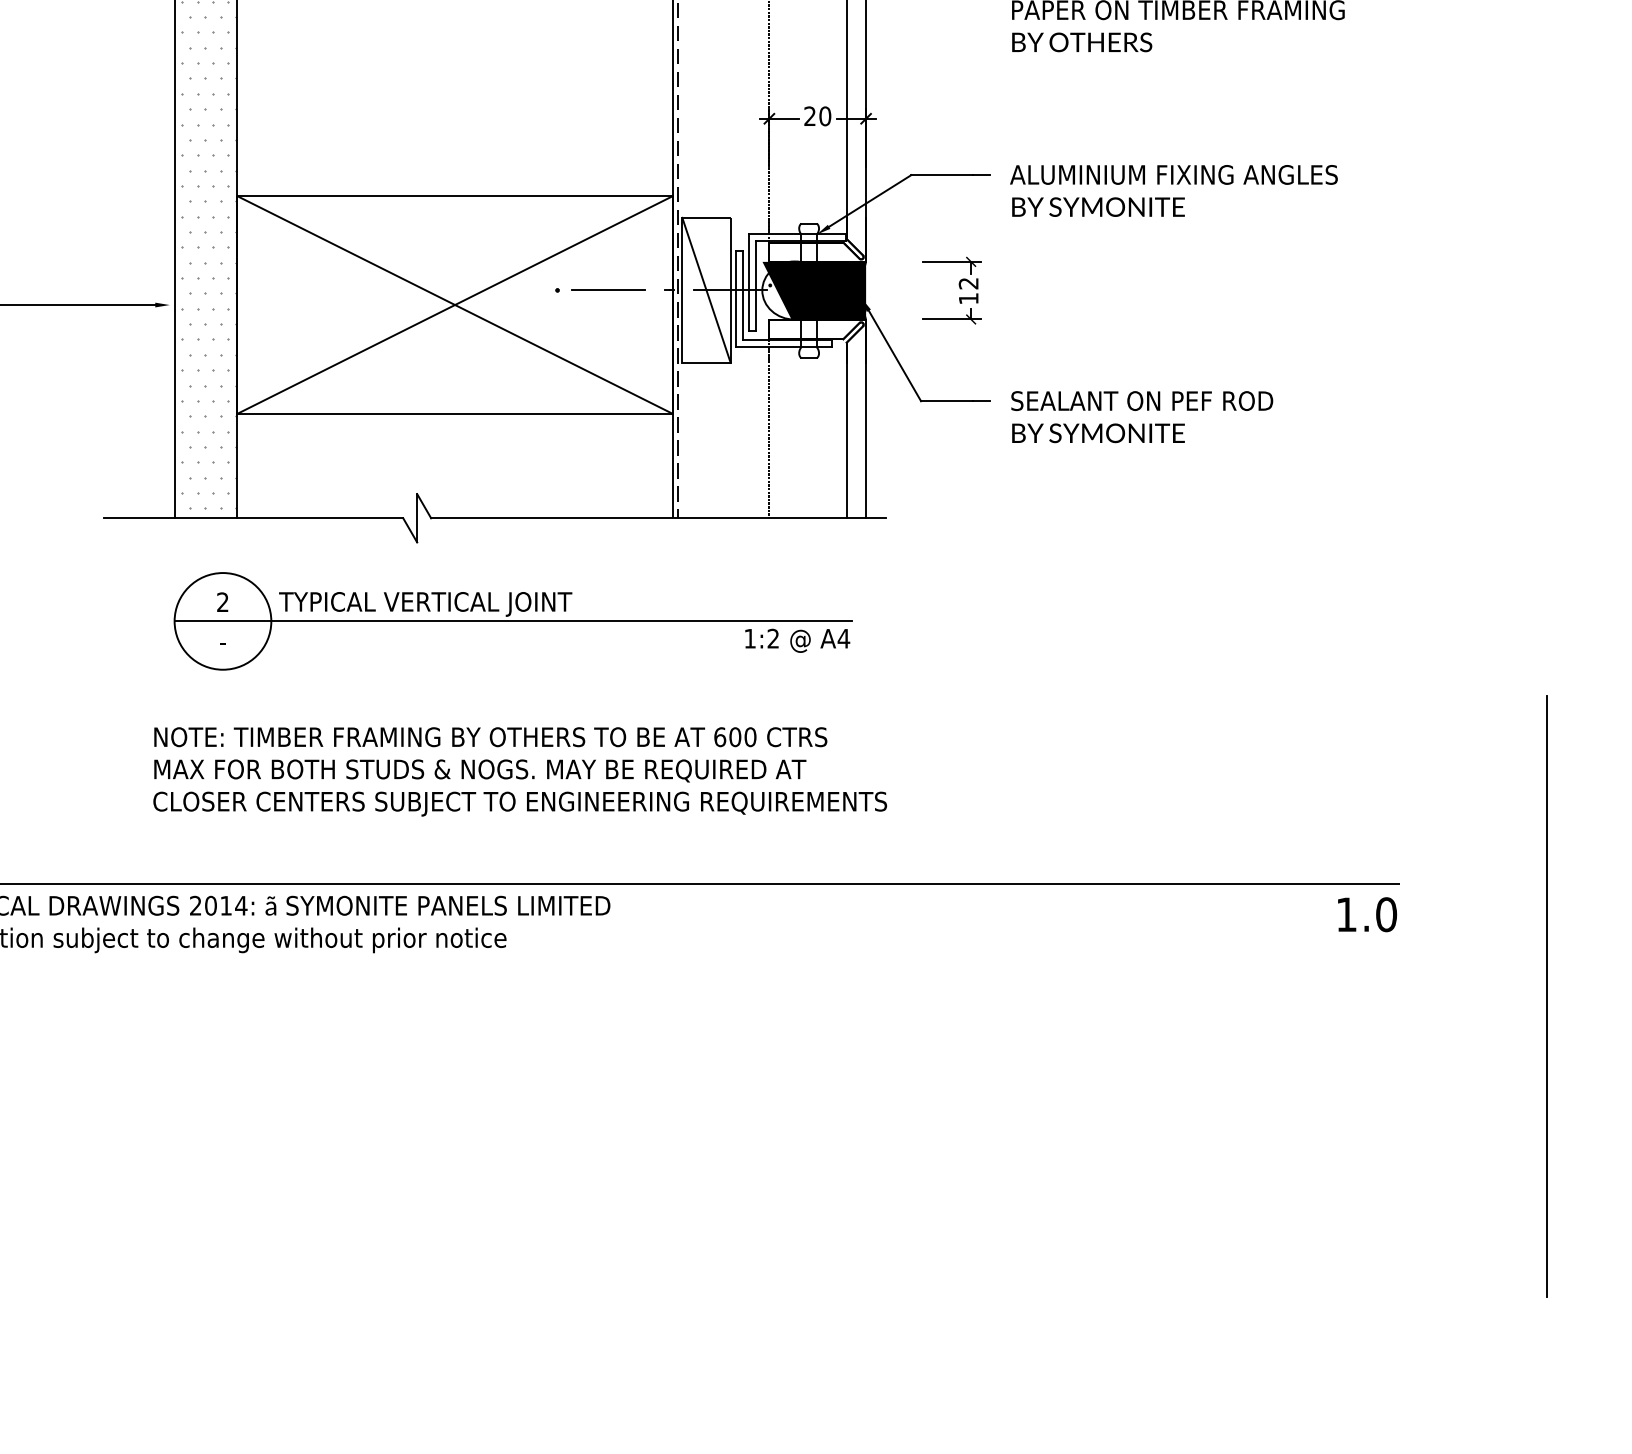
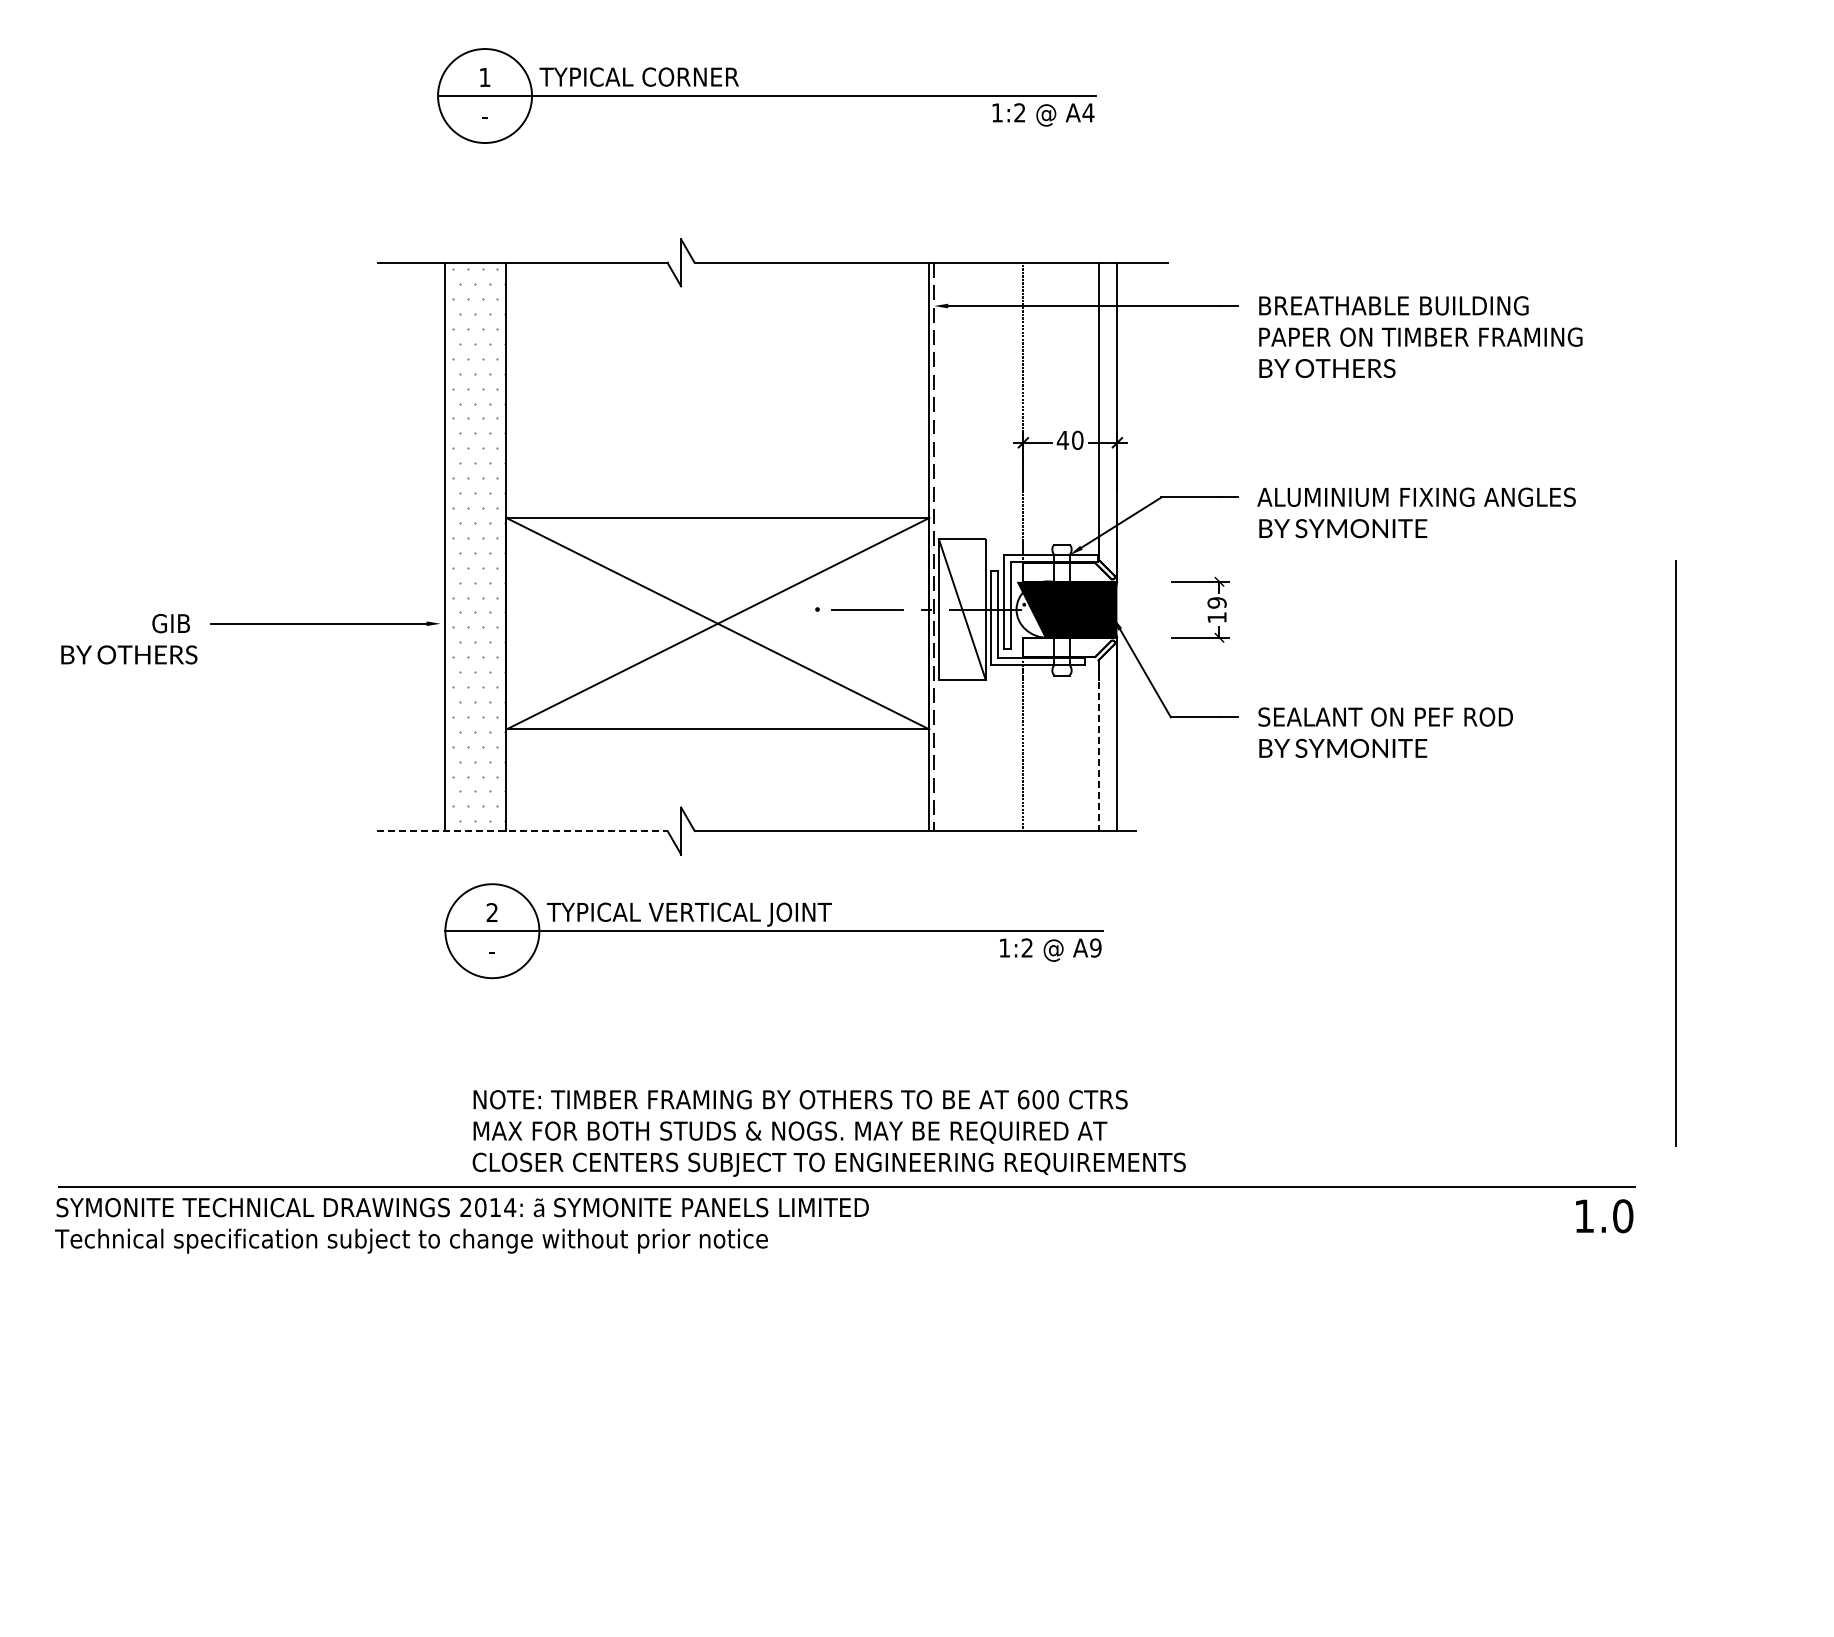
text: (809, 115) -> (1062, 439), 20 -> 40
text: (968, 283) -> (1216, 602), 12 -> 19
line: (846, 431) -> (1098, 746), solid -> dashed
line: (253, 518) -> (522, 831), solid -> dashed
text: (843, 638) -> (1095, 947), A4 -> A9
text: (519, 771) -> (828, 1133), moved
line: (1546, 996) -> (1675, 853), moved

